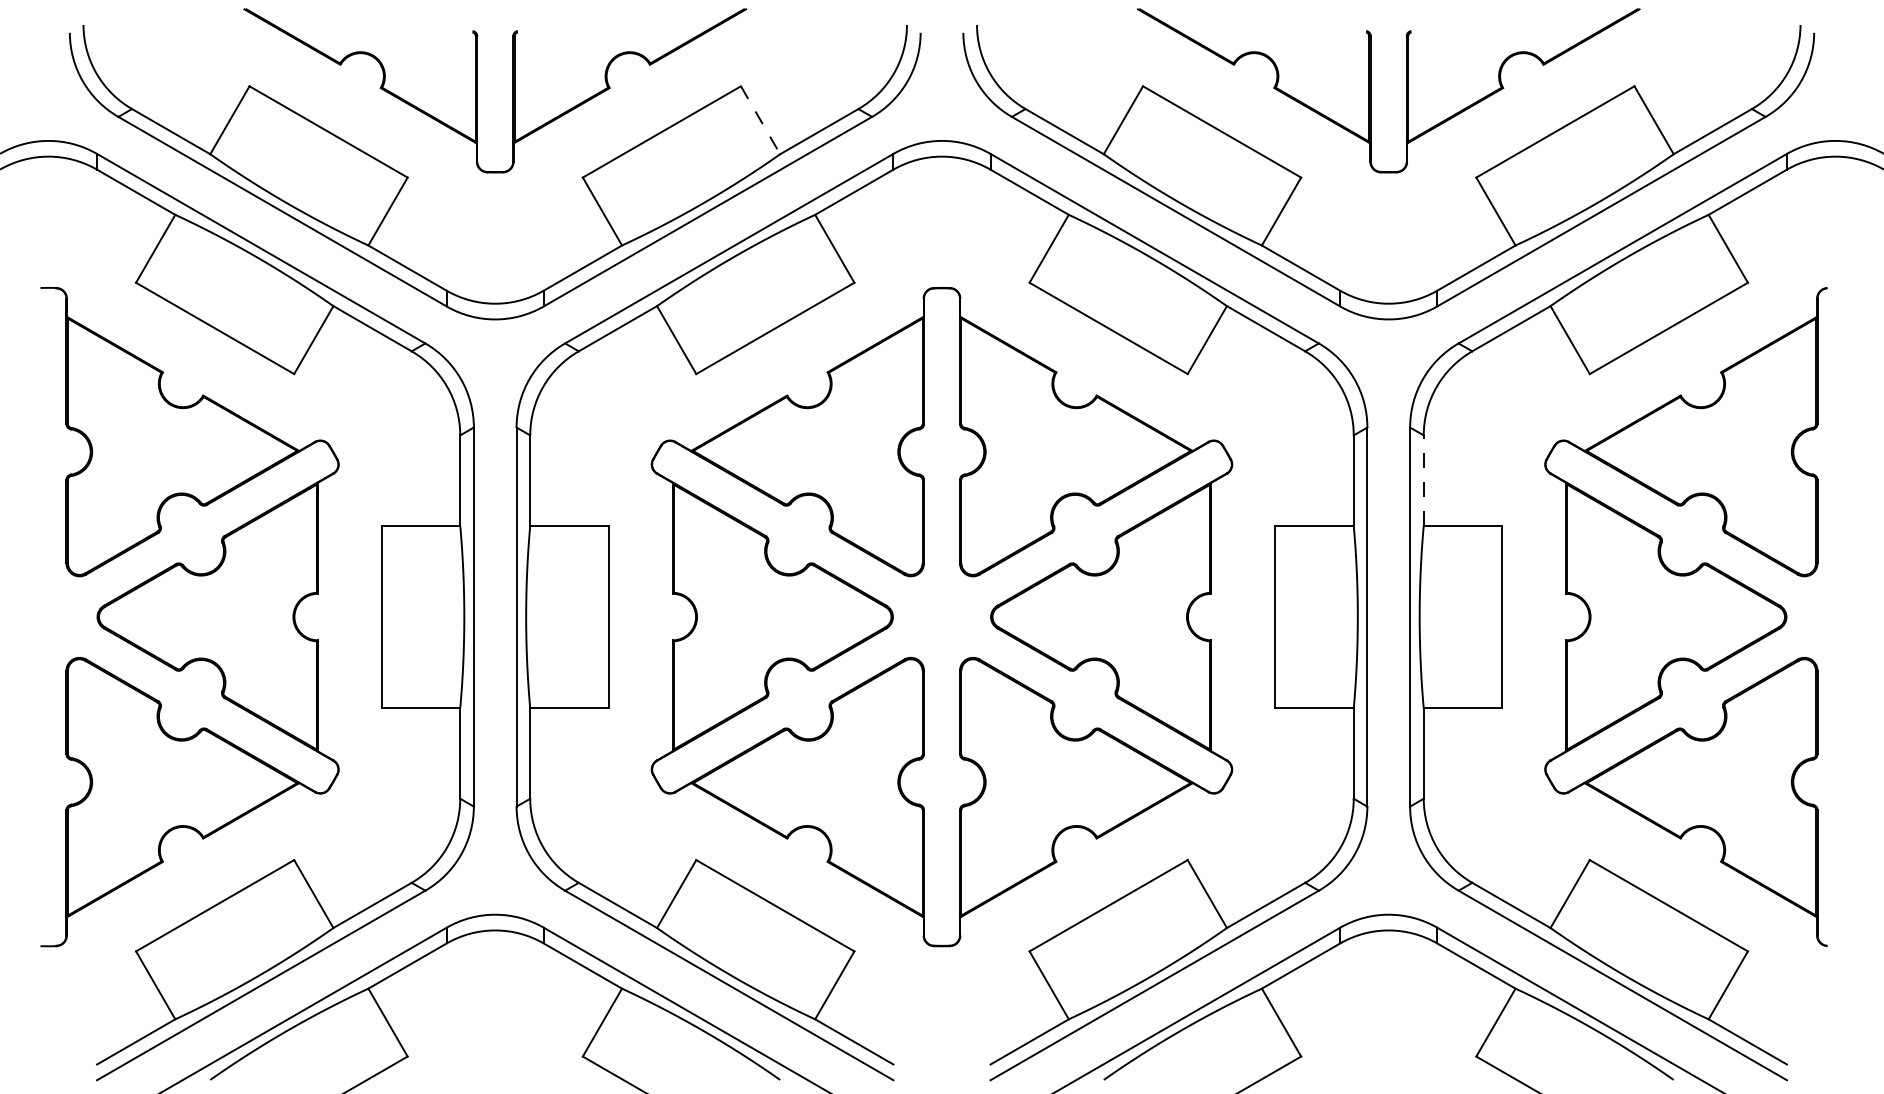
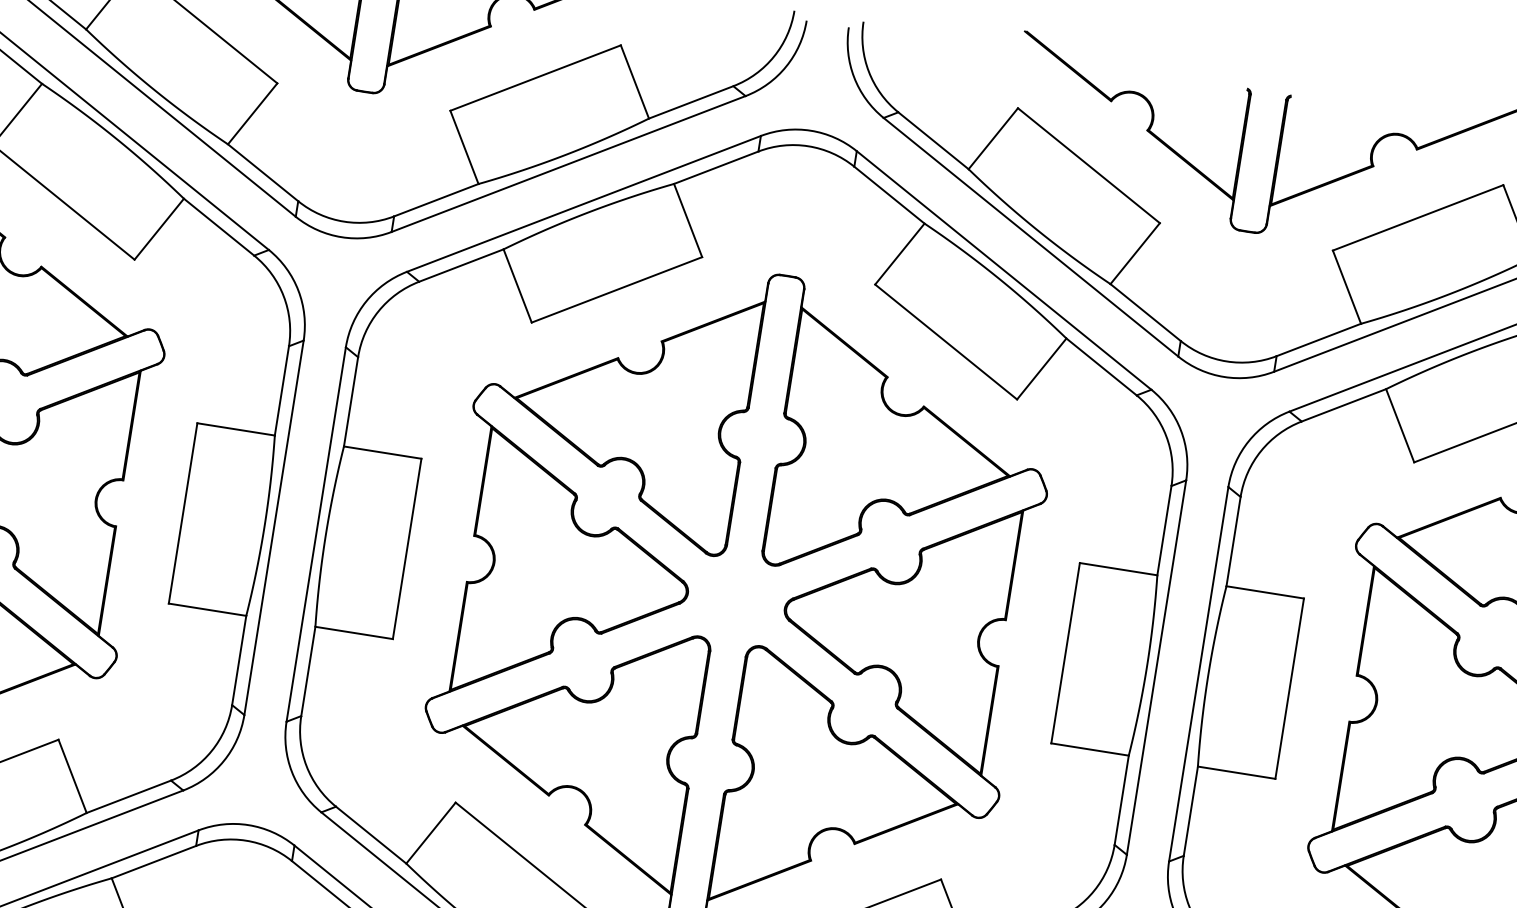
line: (760, 120) -> (634, 82), dashed -> solid
line: (1423, 480) -> (1233, 541), dashed -> solid

